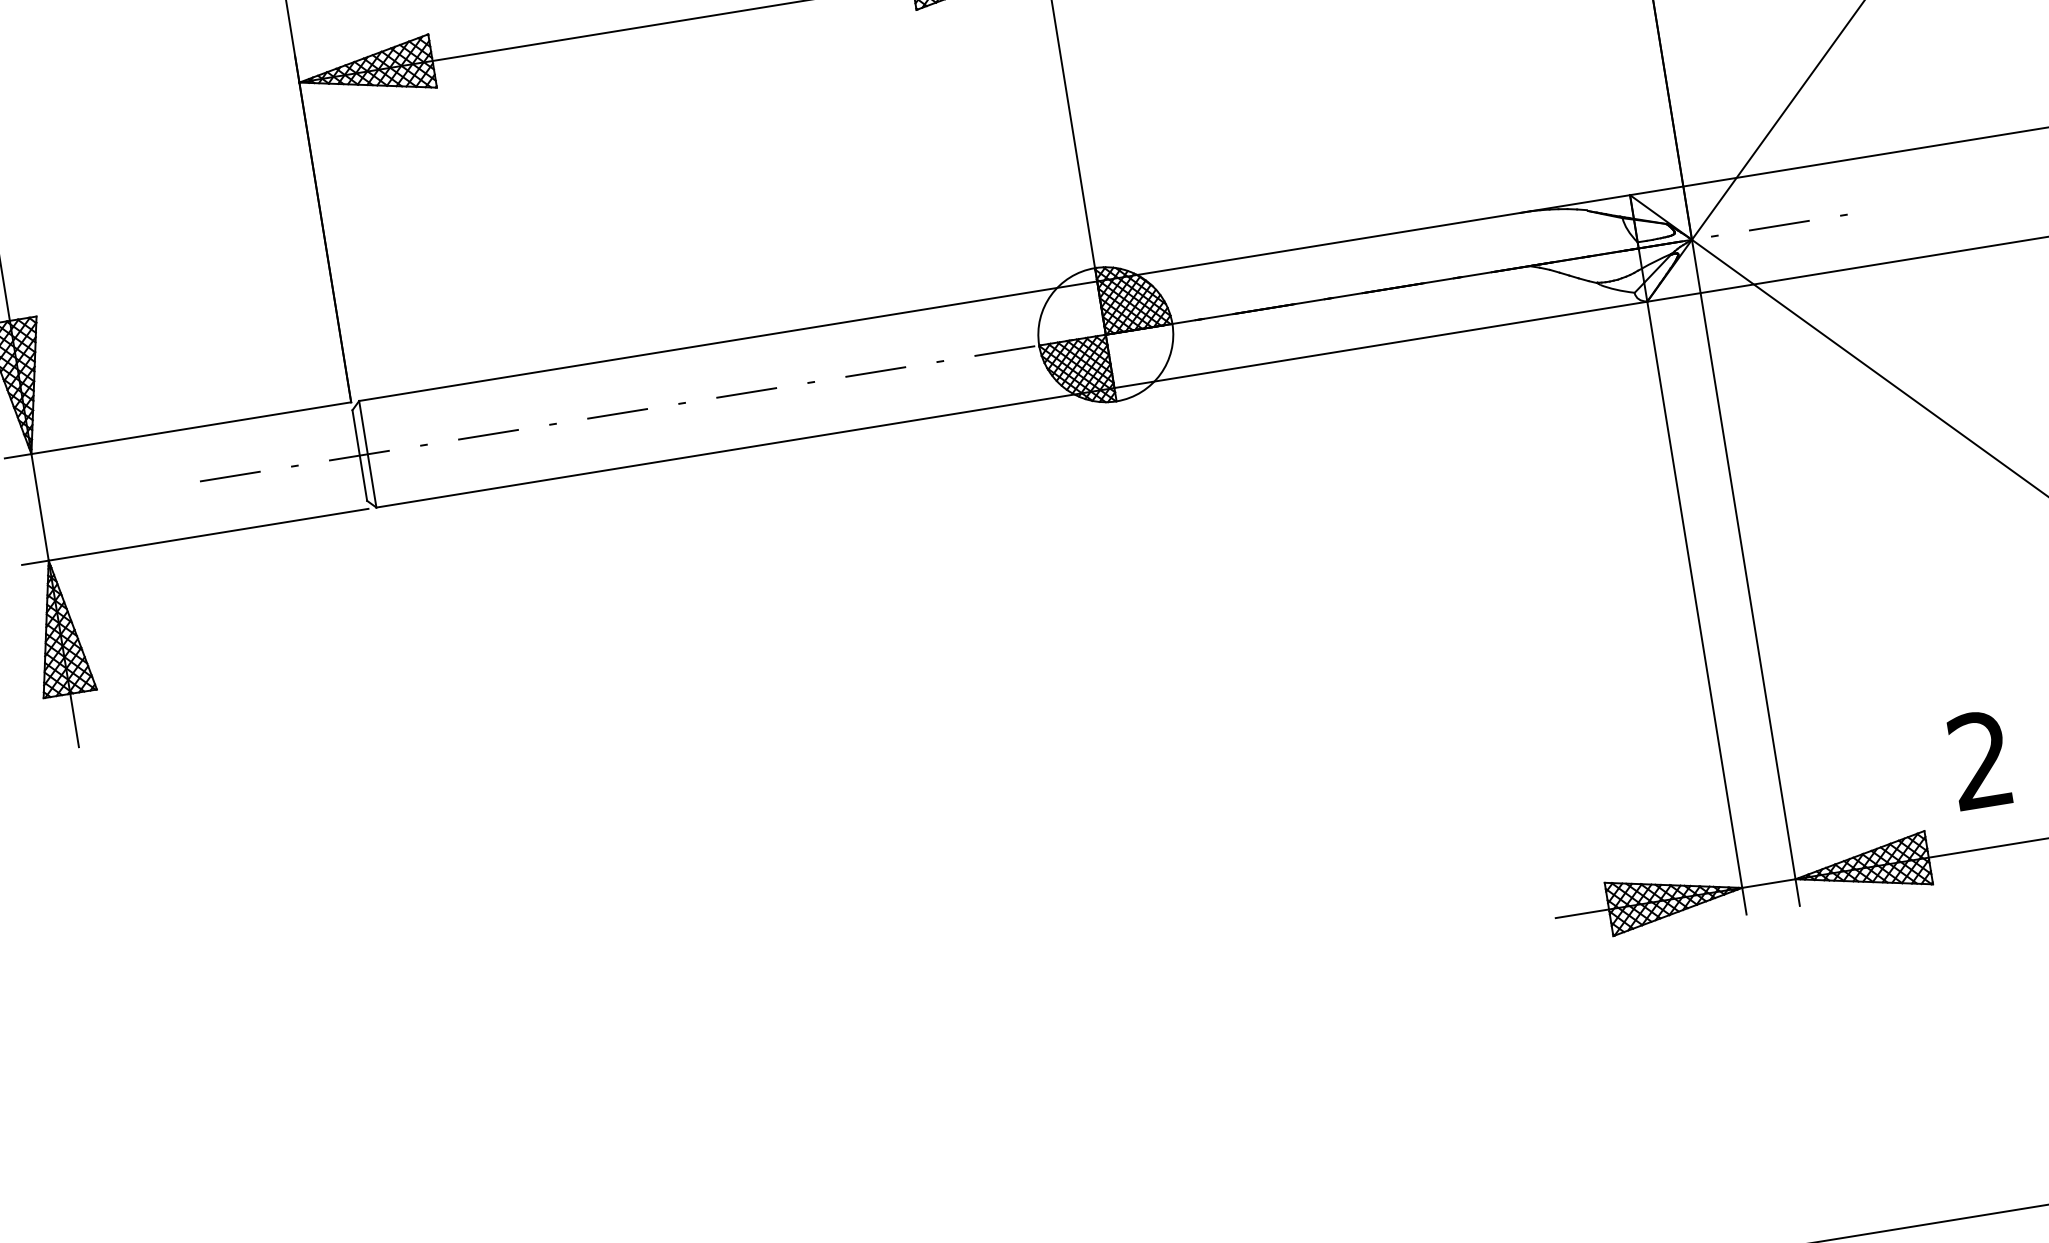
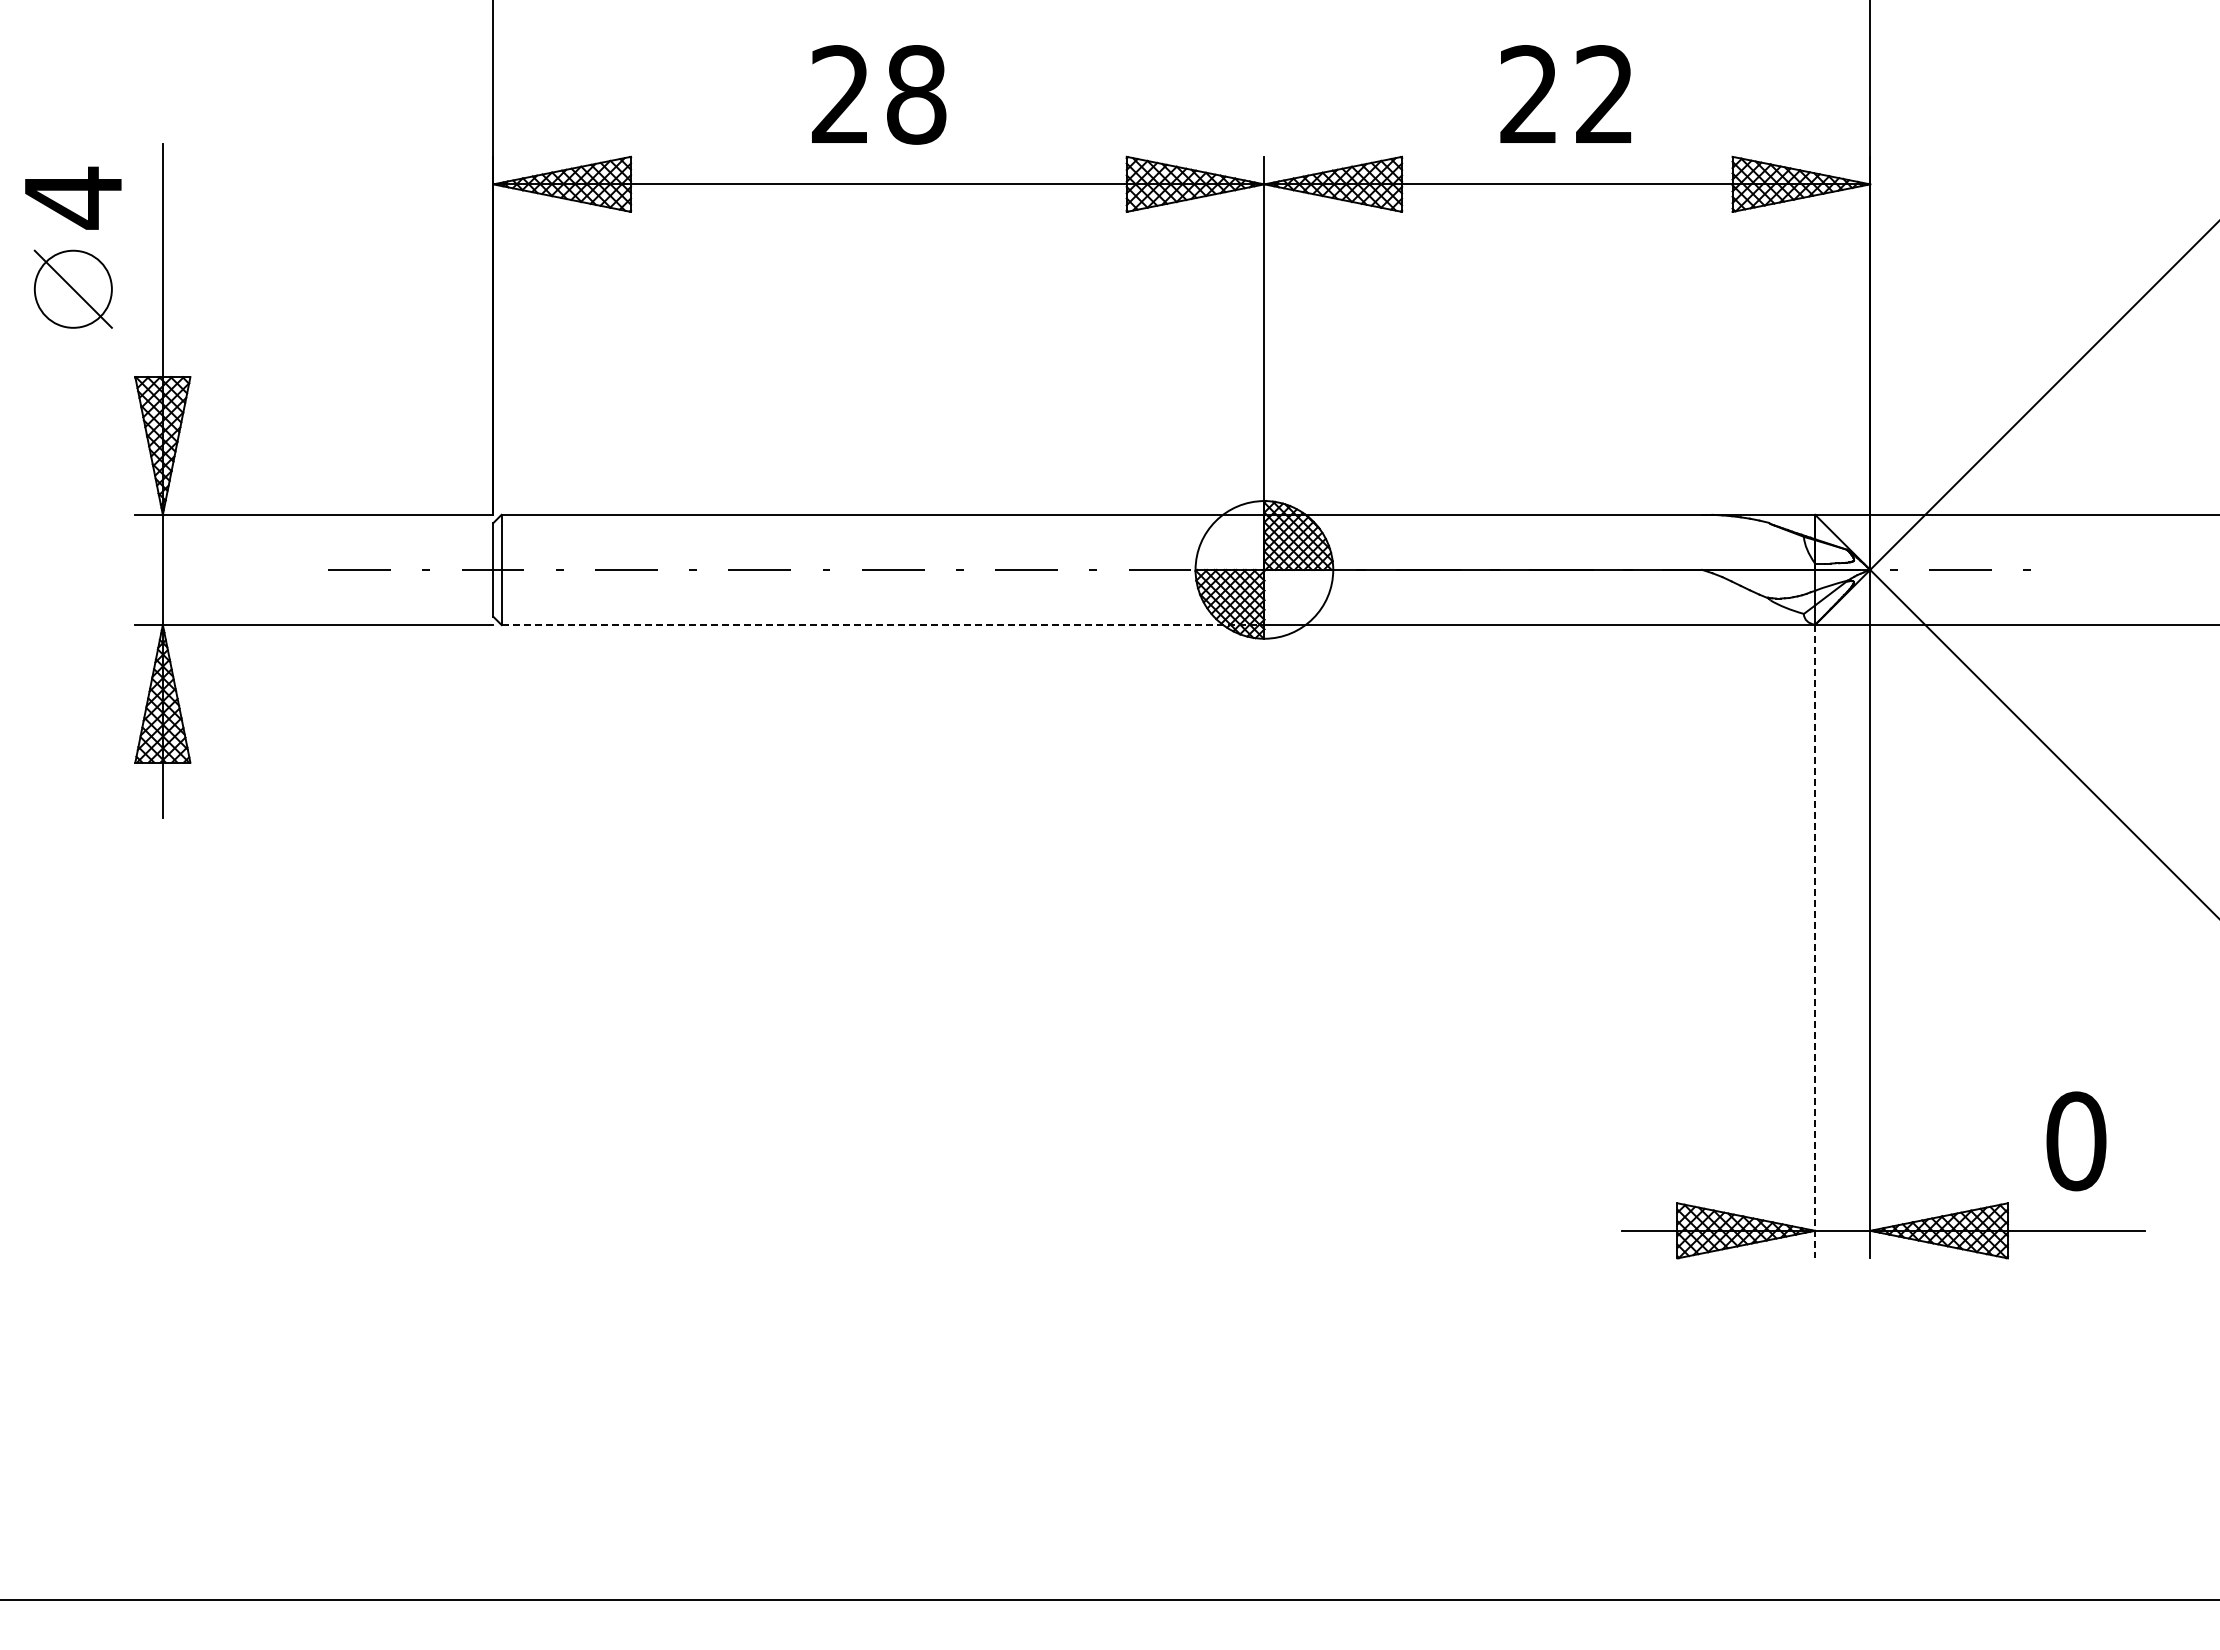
line: (745, 447) -> (883, 624), solid -> dashed
line: (1697, 607) -> (1815, 941), solid -> dashed
text: (1981, 760) -> (2076, 1141), 2 -> 0

